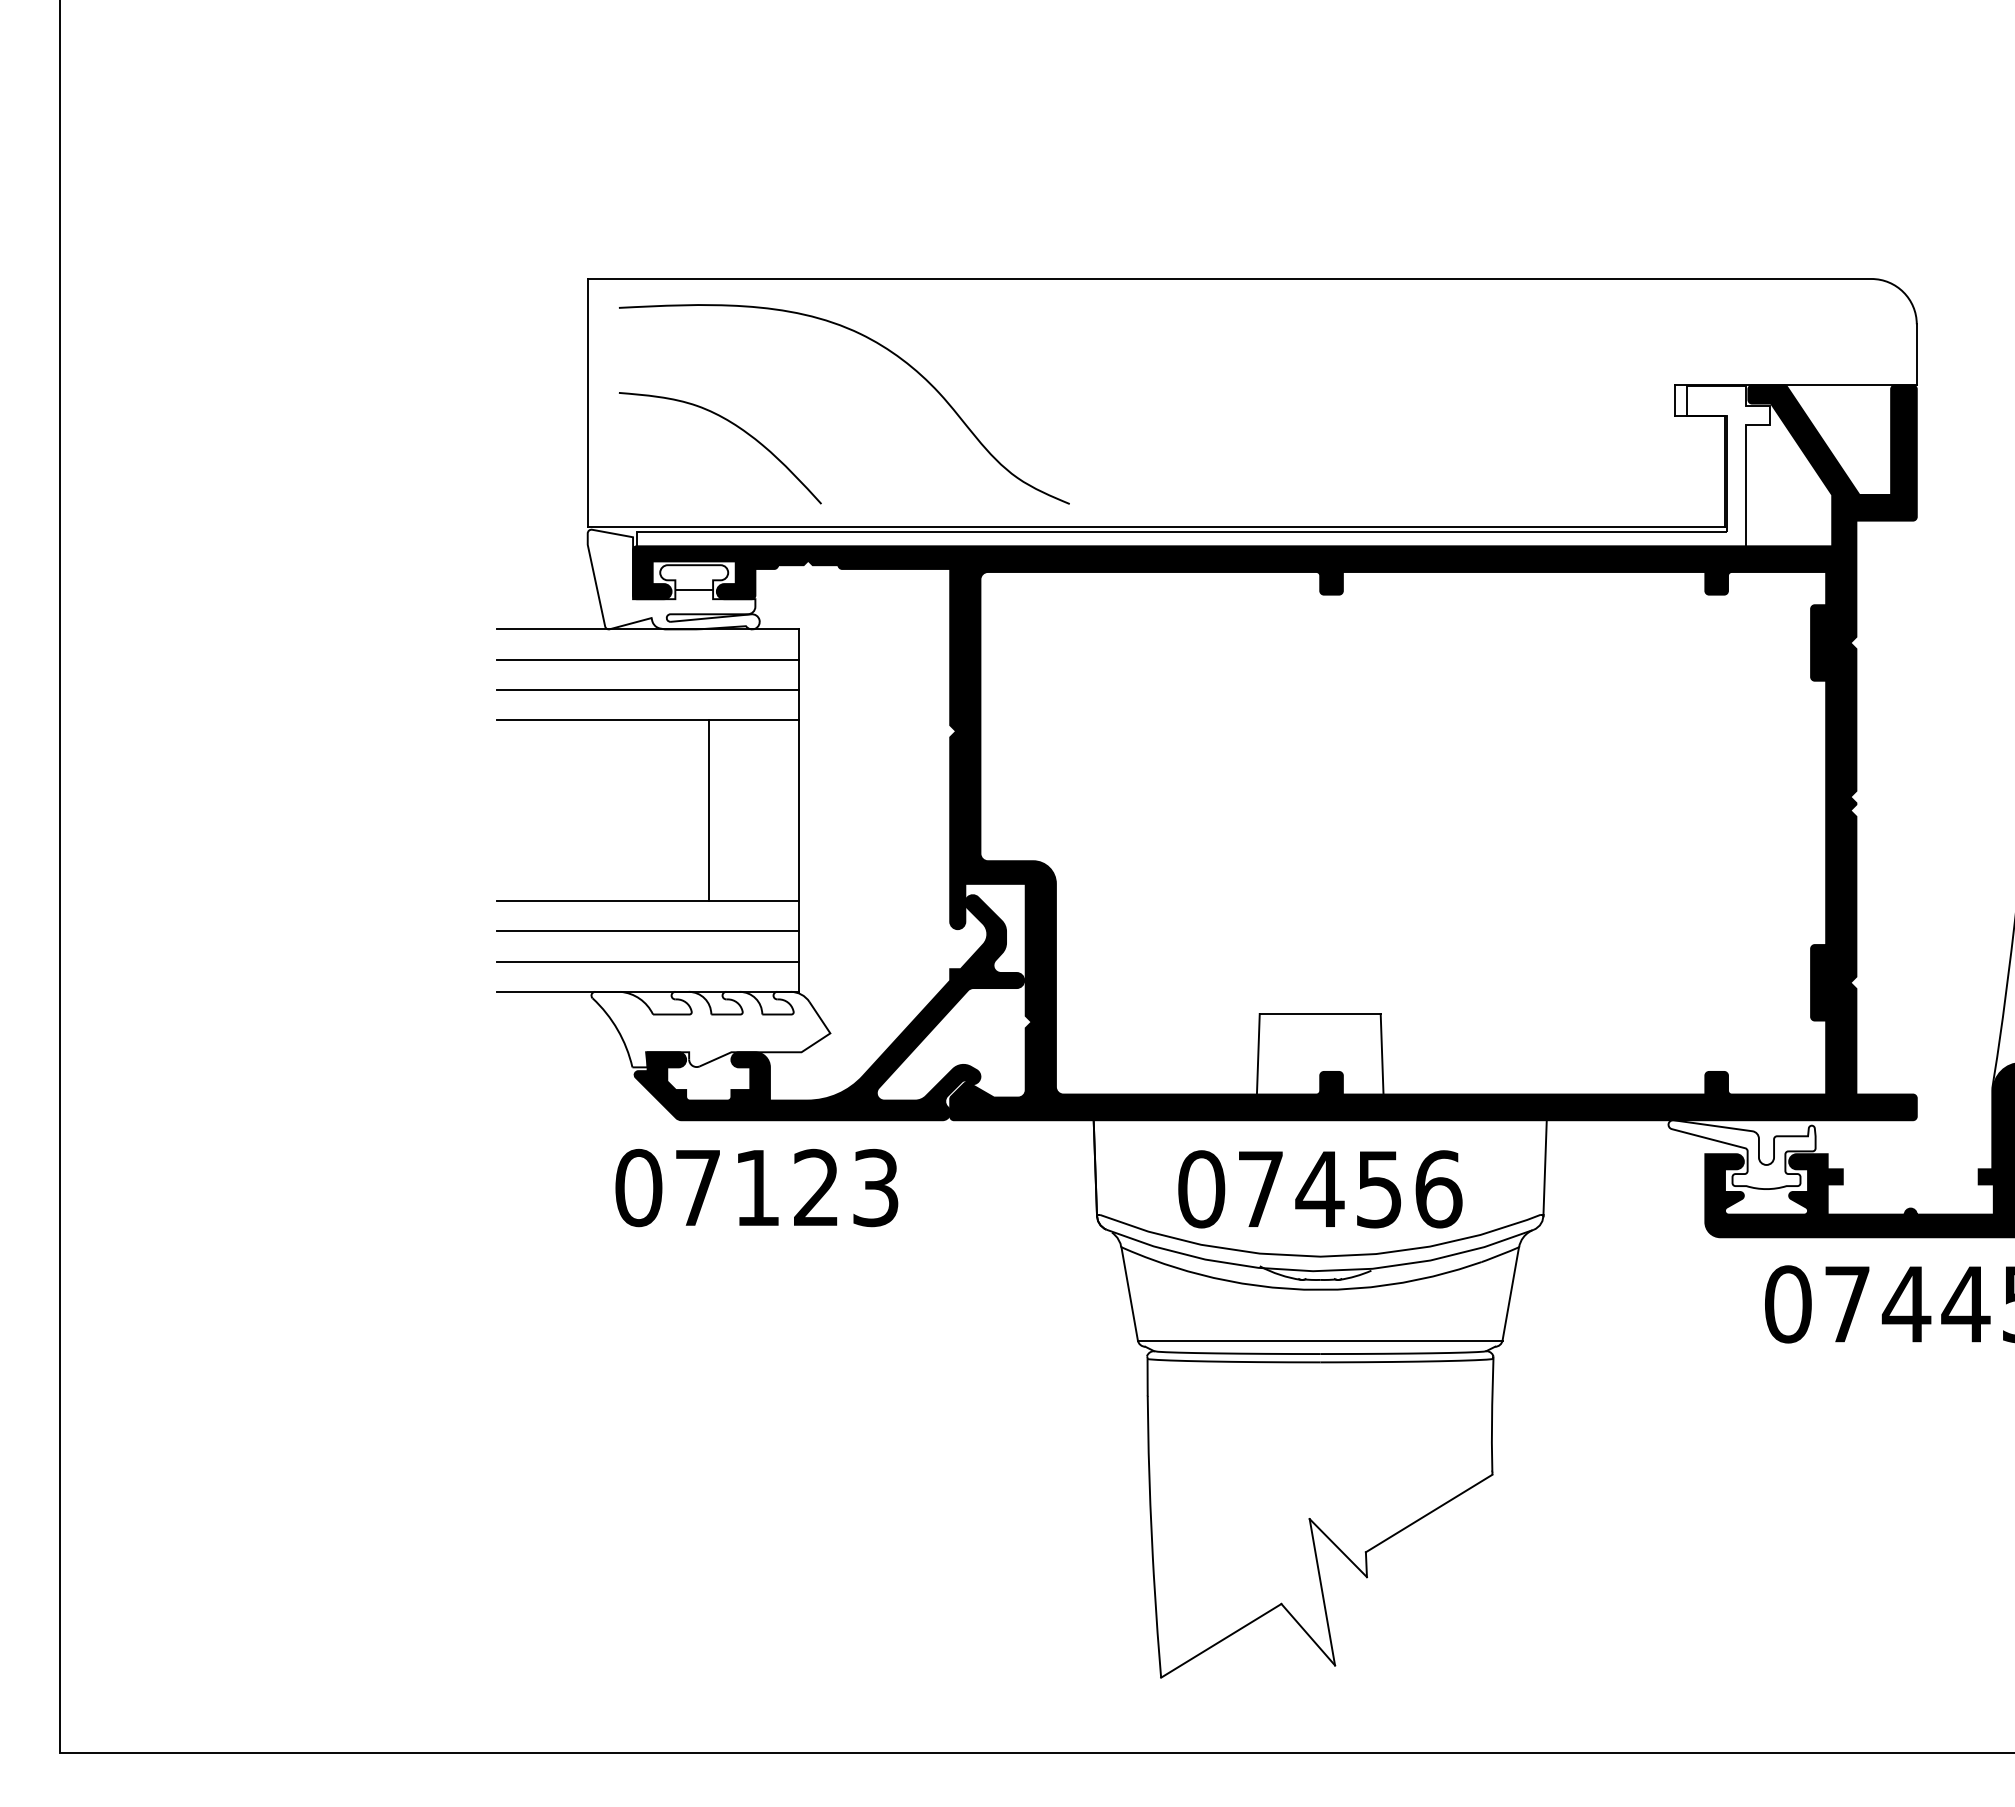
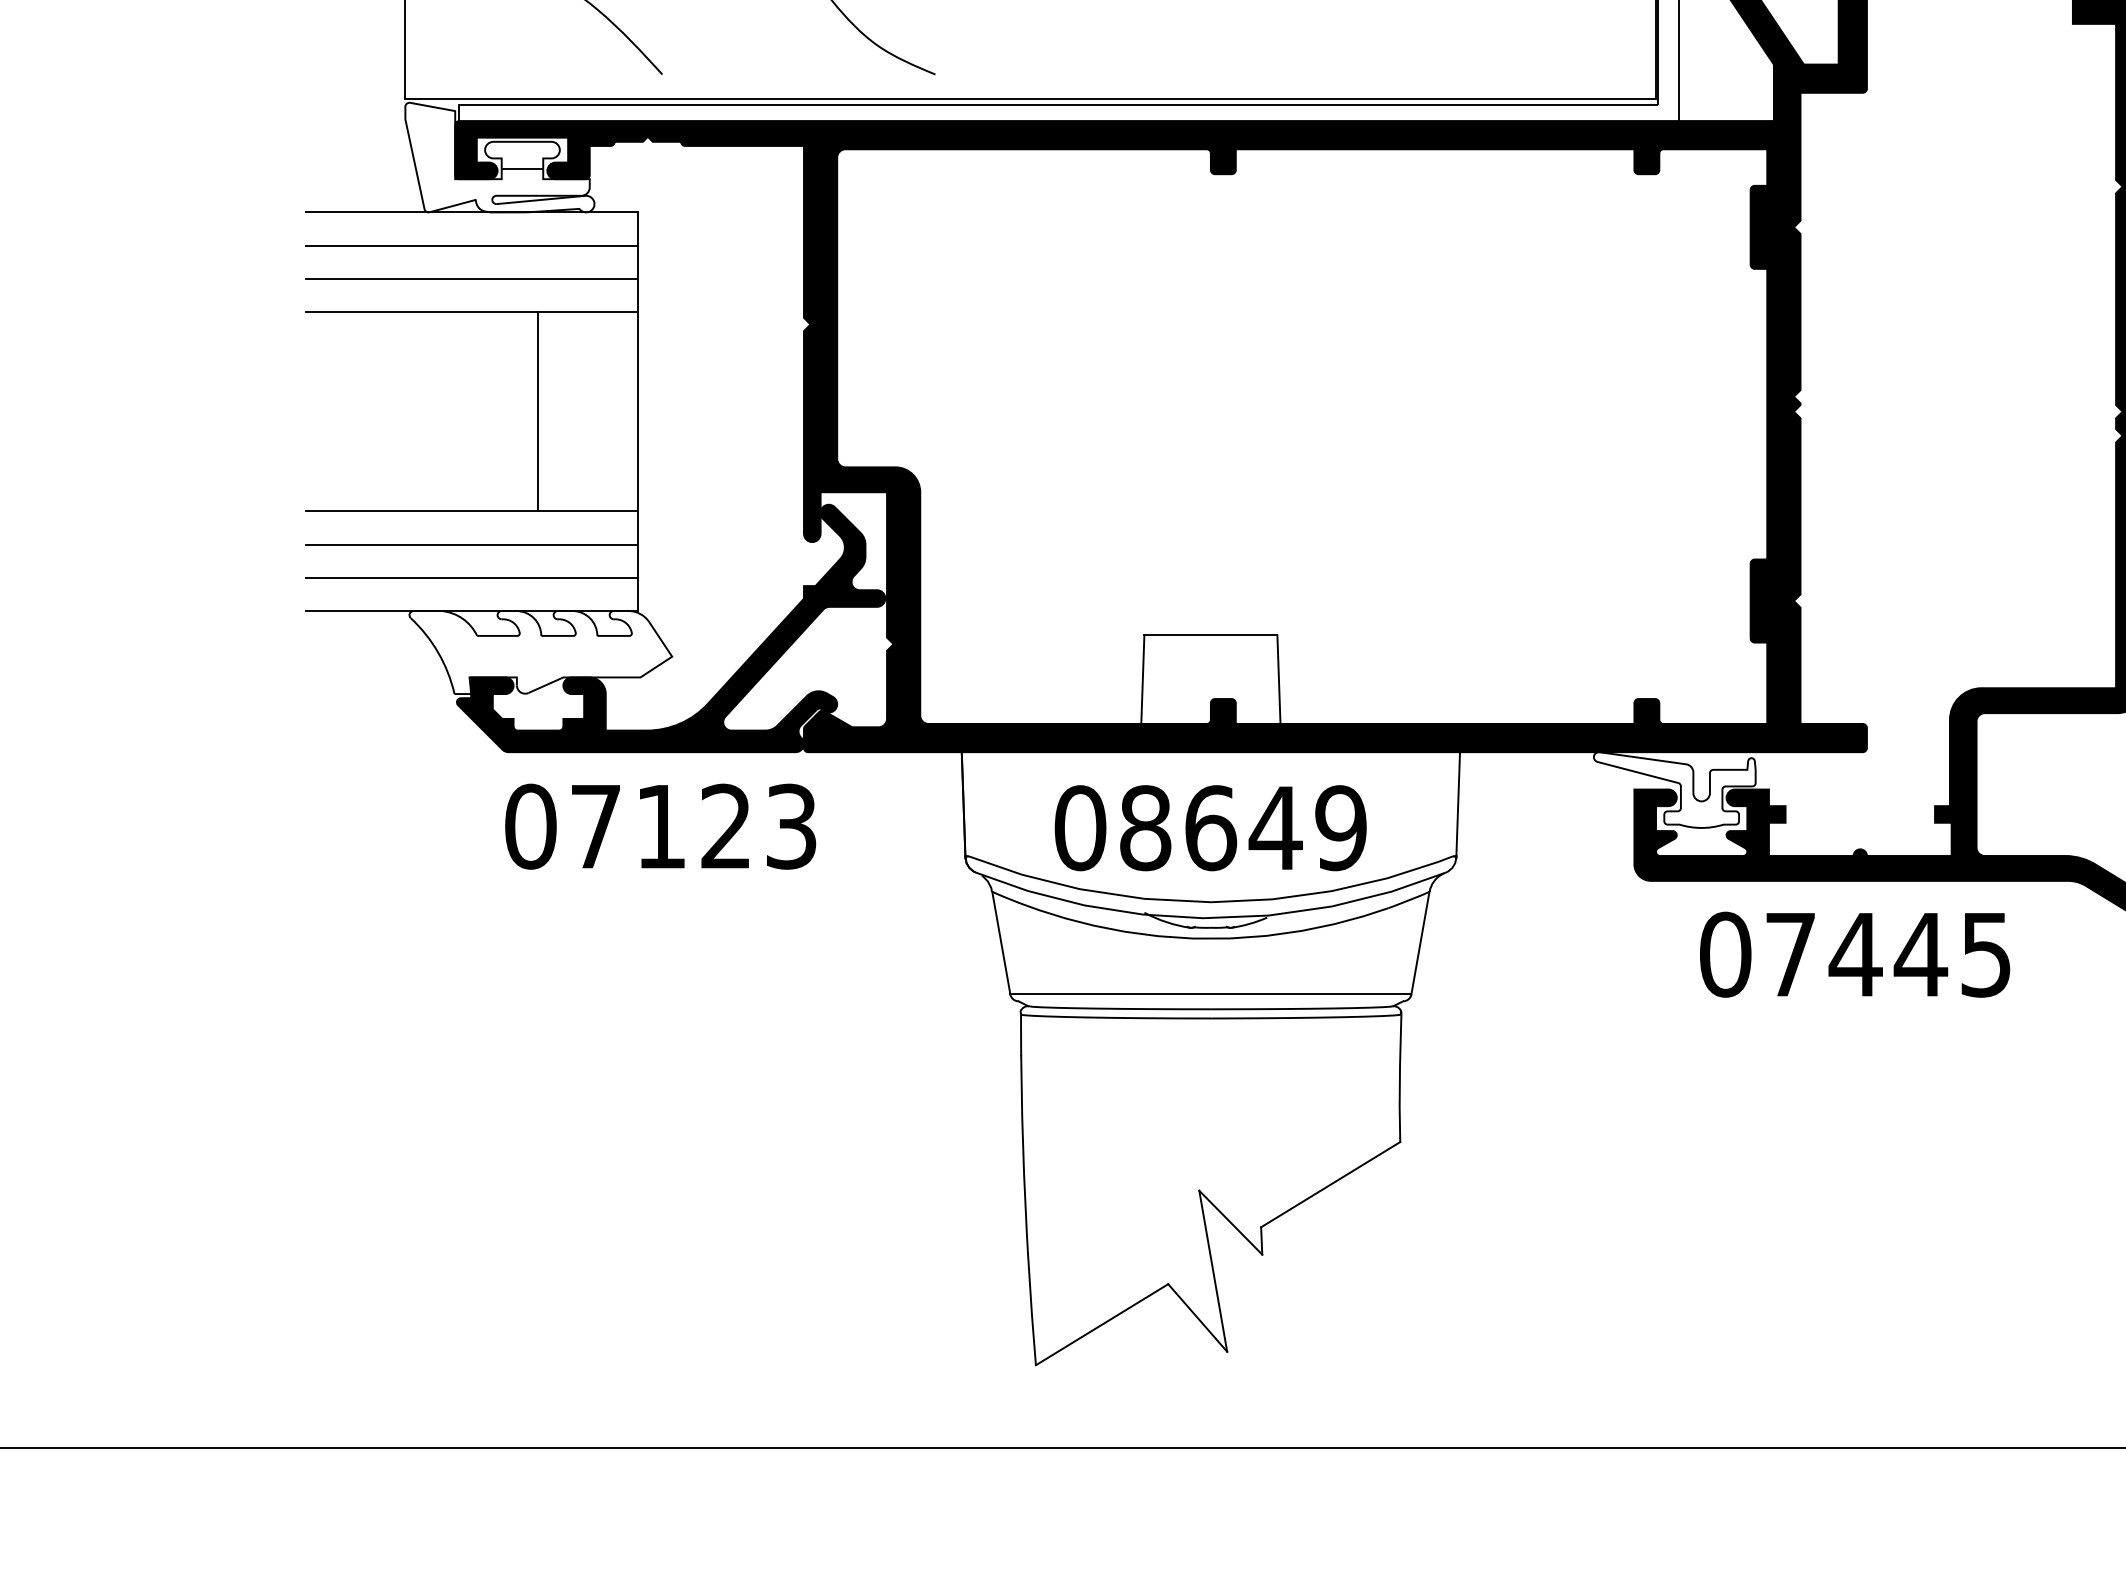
text: (756, 1187) -> (660, 826), moved
text: (1349, 1189) -> (1243, 828), 07456 -> 08649

